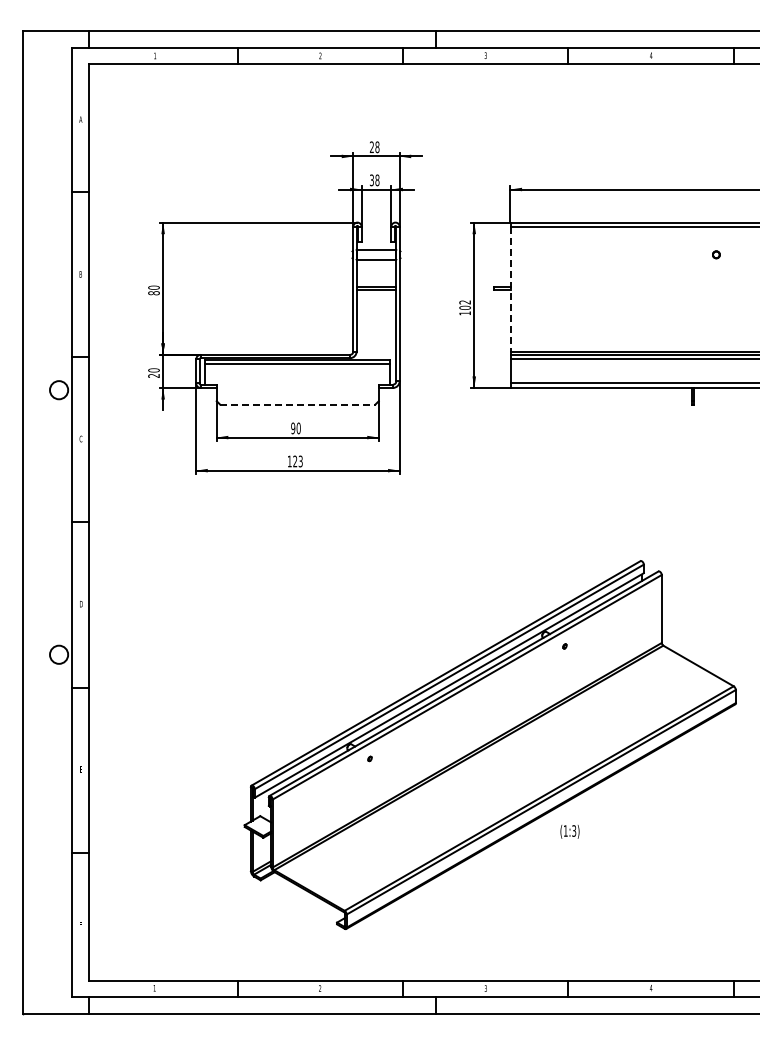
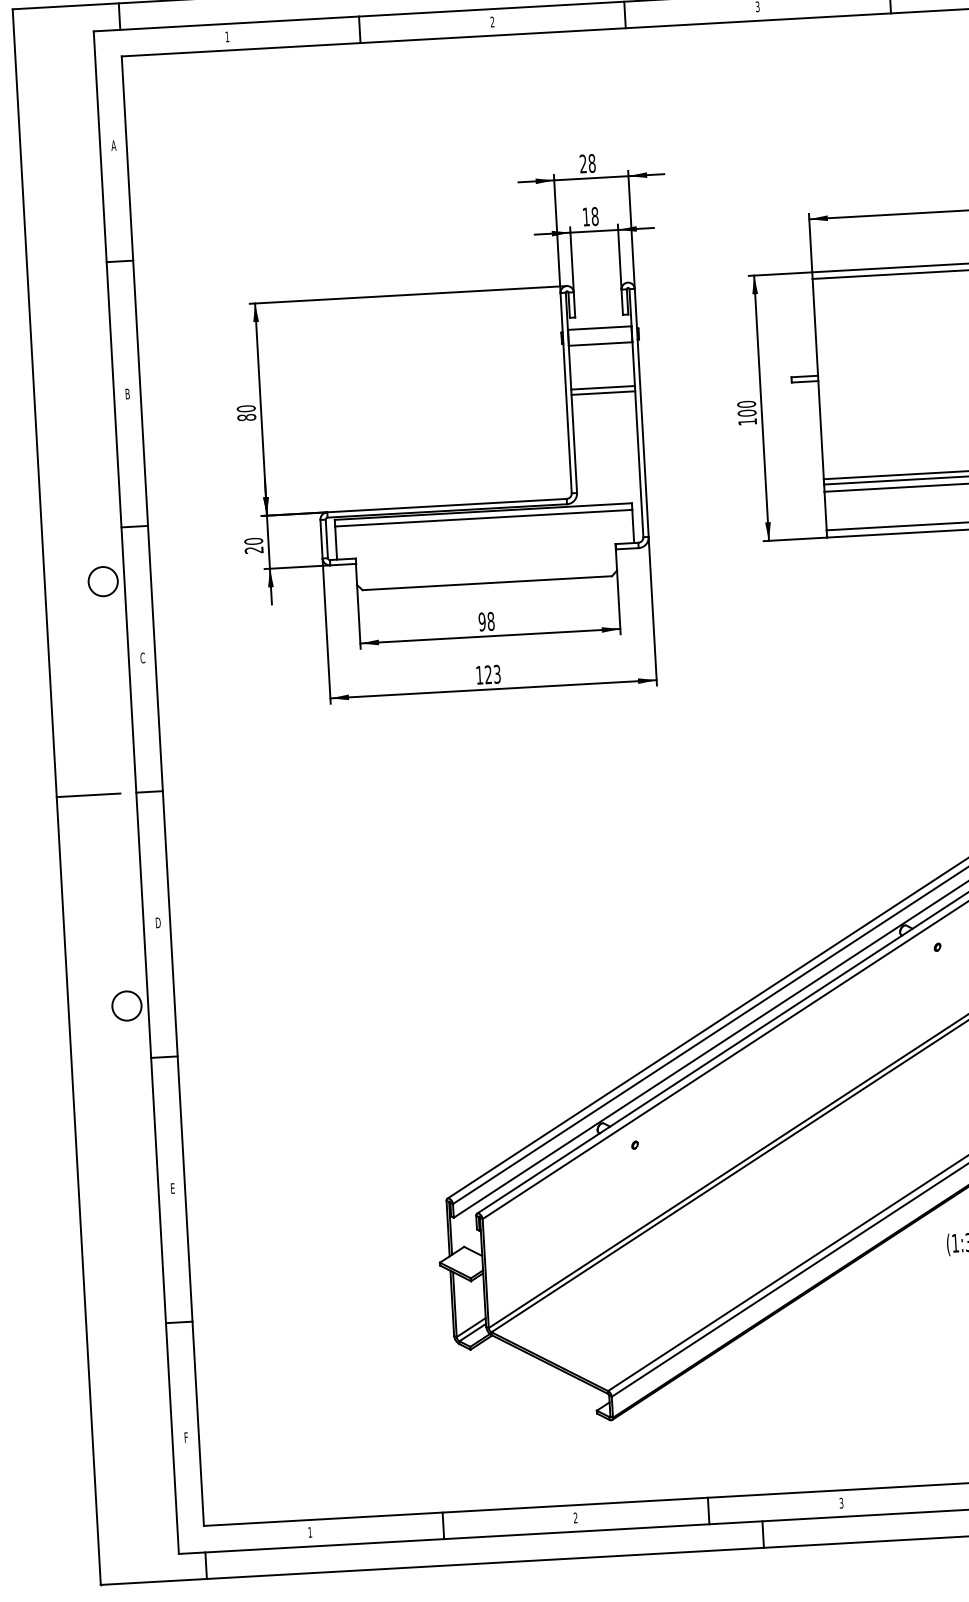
text: (371, 180) -> (585, 217), 38 -> 18
line: (510, 289) -> (818, 379), dashed -> solid
text: (465, 302) -> (747, 404), 102 -> 100
line: (297, 404) -> (486, 583), dashed -> solid
text: (298, 428) -> (490, 621), 90 -> 98
line: (42, 522) -> (88, 795), added

